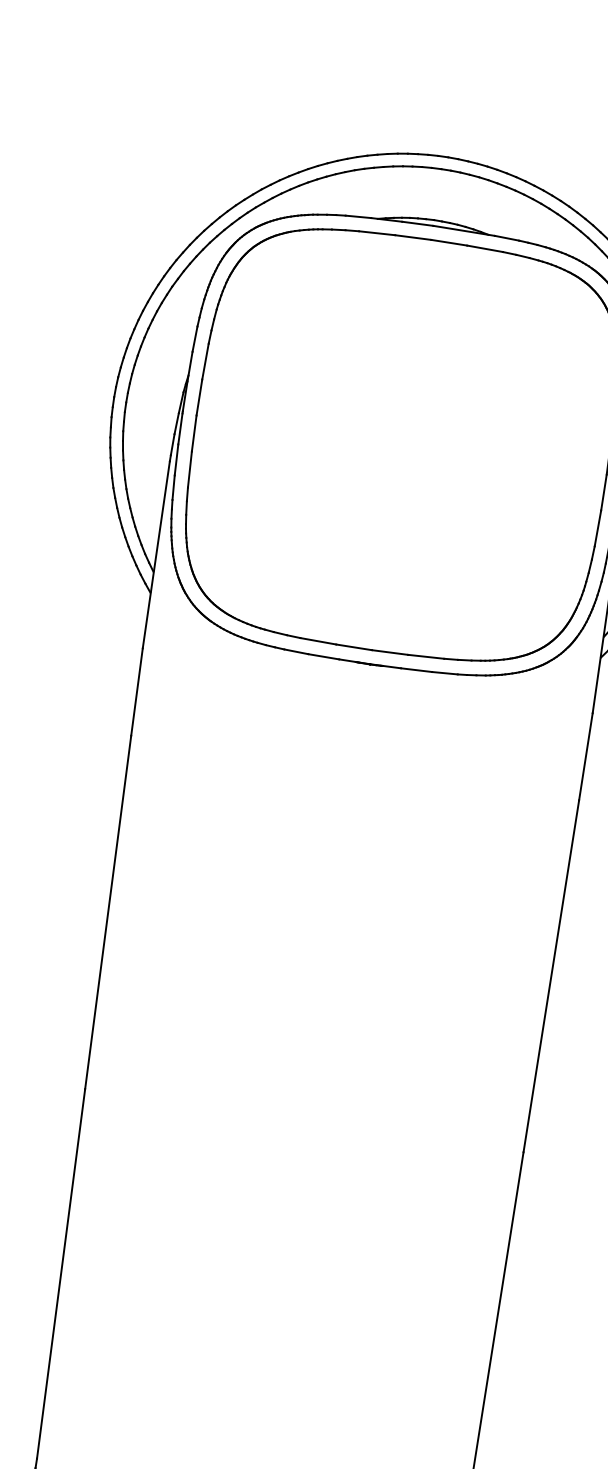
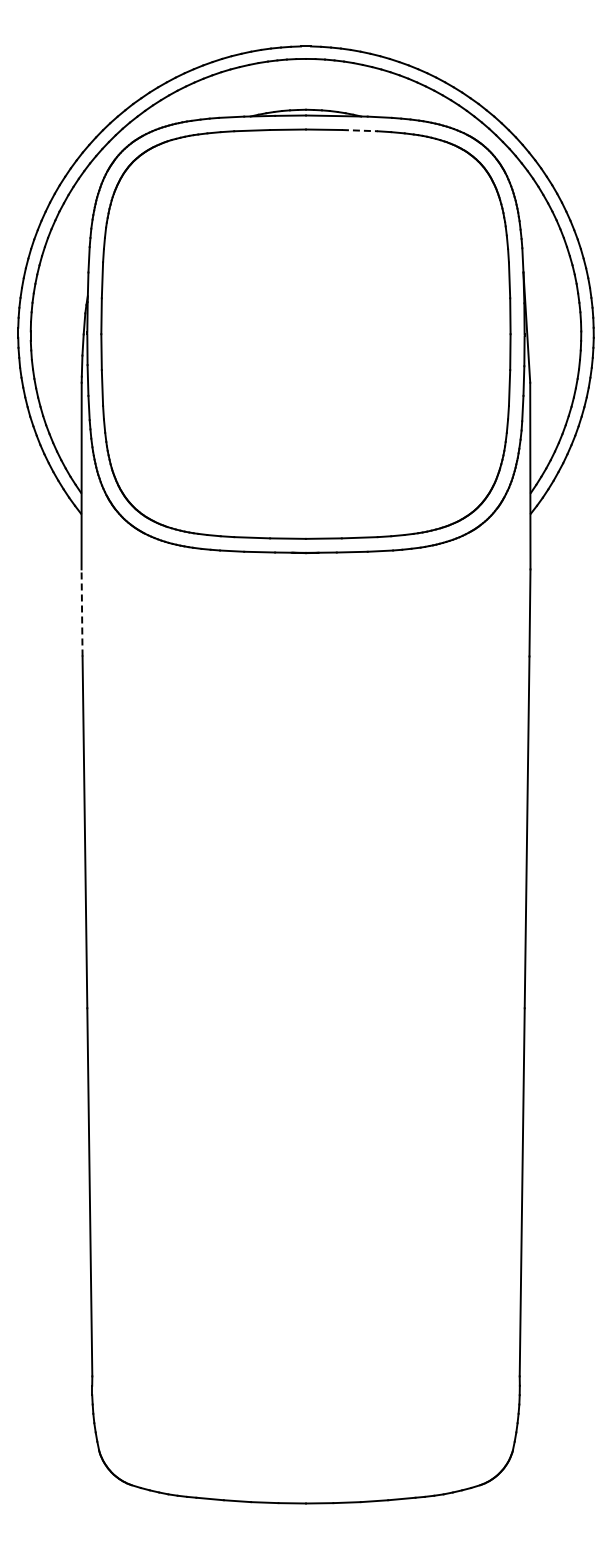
line: (484, 248) -> (359, 130), solid -> dashed
line: (137, 691) -> (82, 612), solid -> dashed

